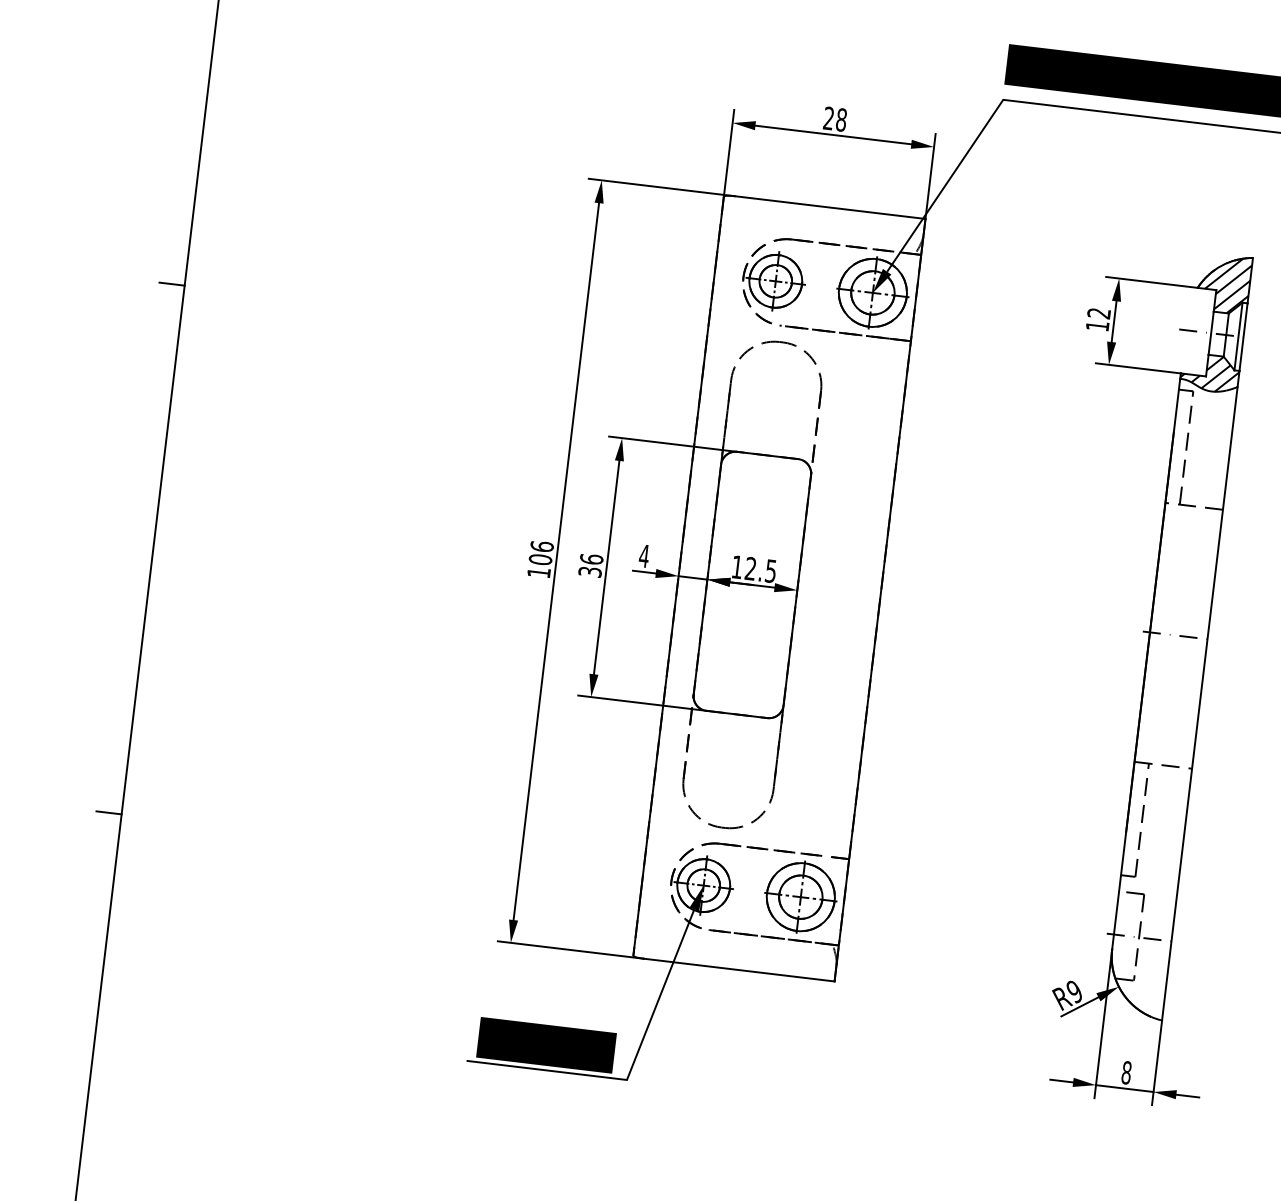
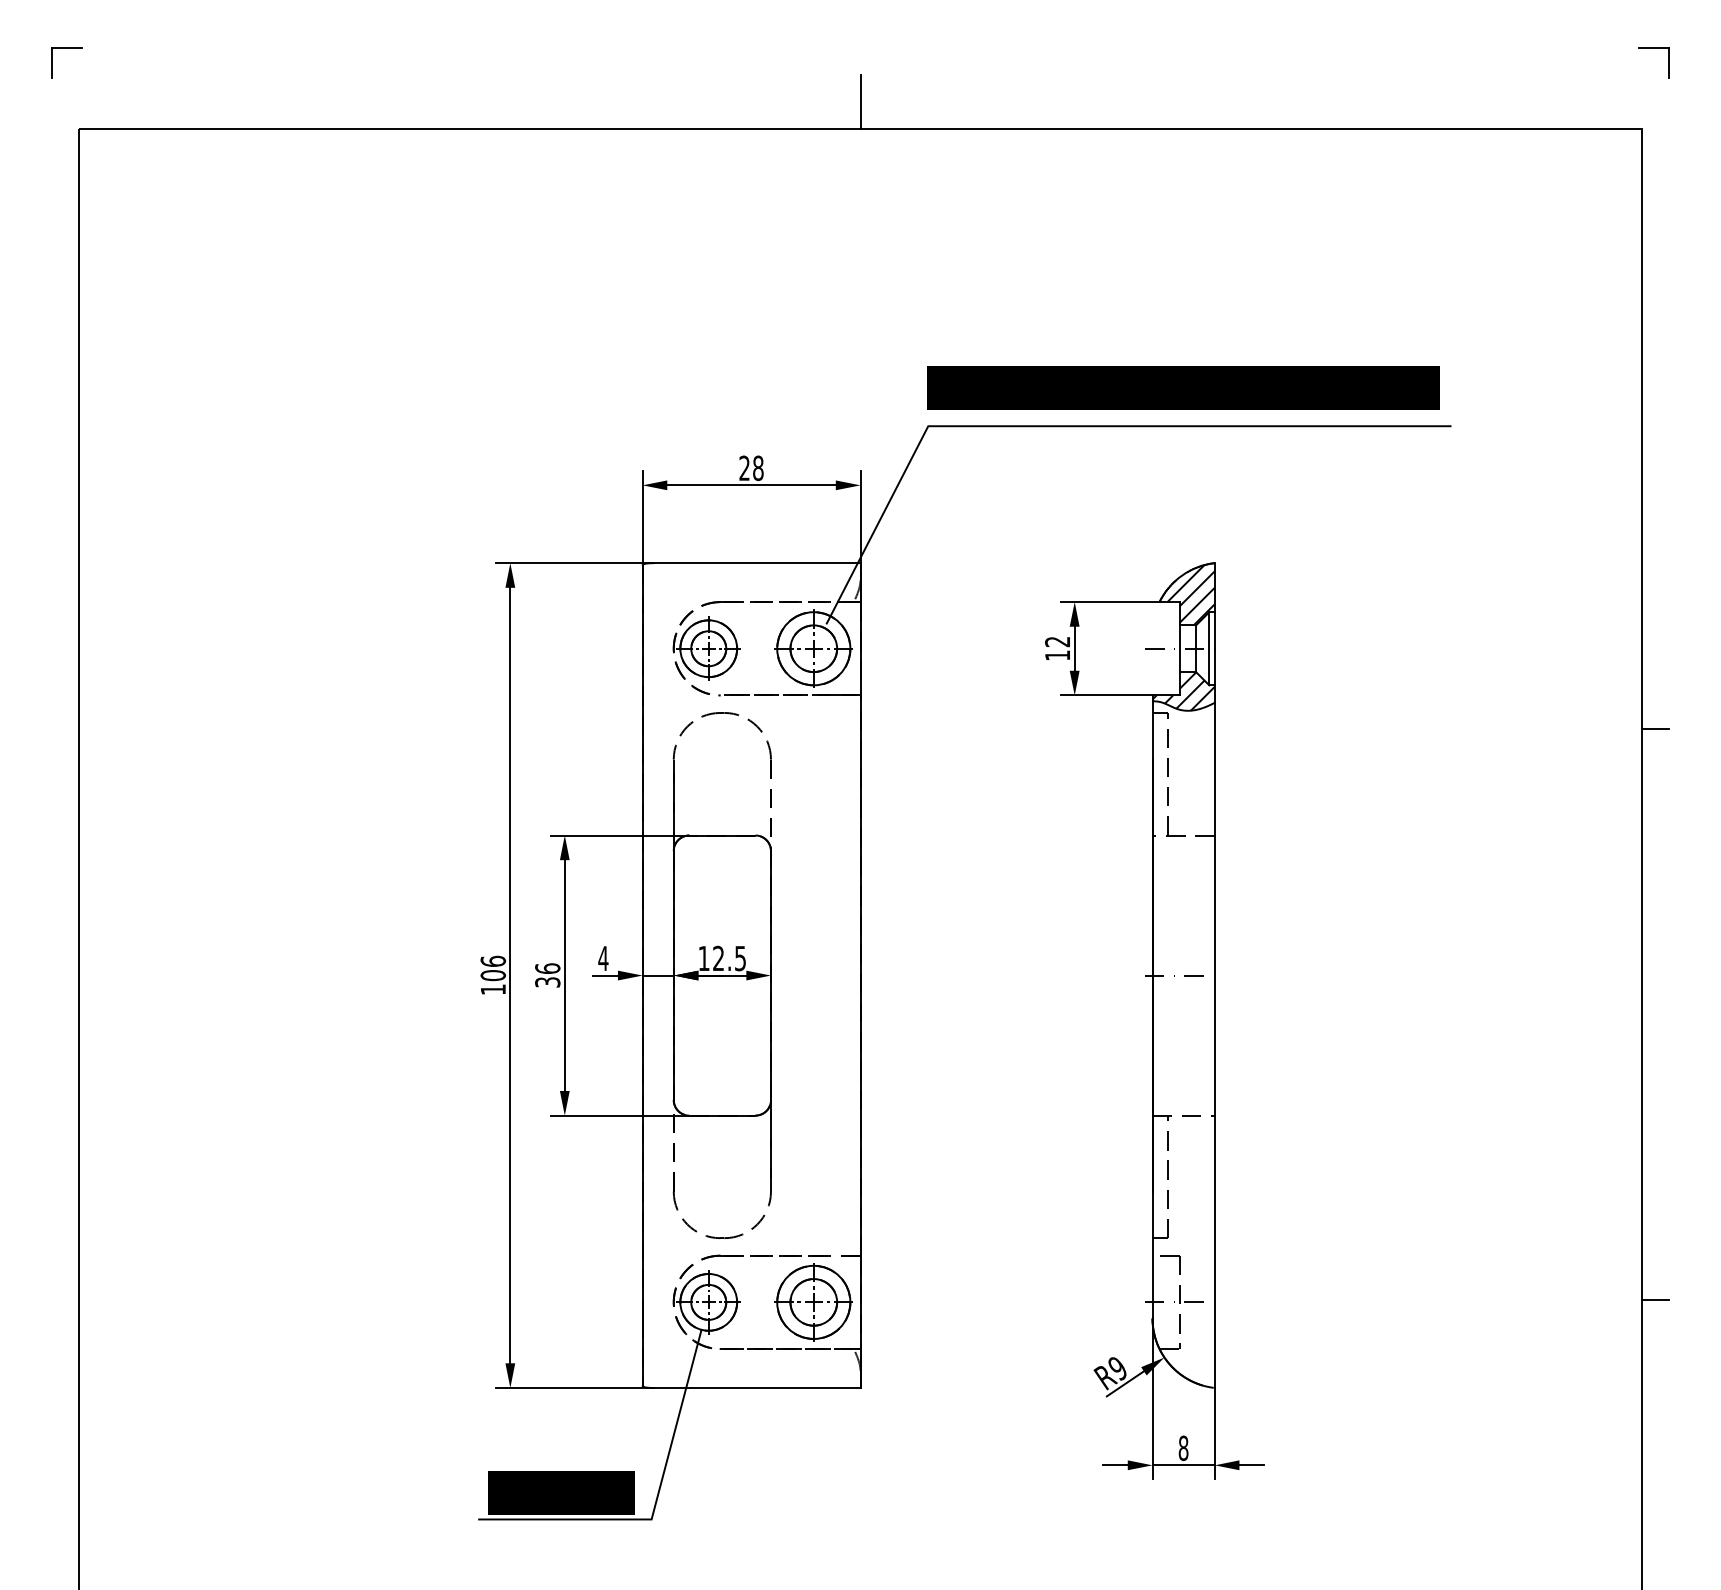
fill: (882, 280) -> (822, 634), removed
line: (171, 284) -> (64, 728), removed
line: (108, 812) -> (64, 1300), removed
fill: (696, 897) -> (702, 1316), removed

